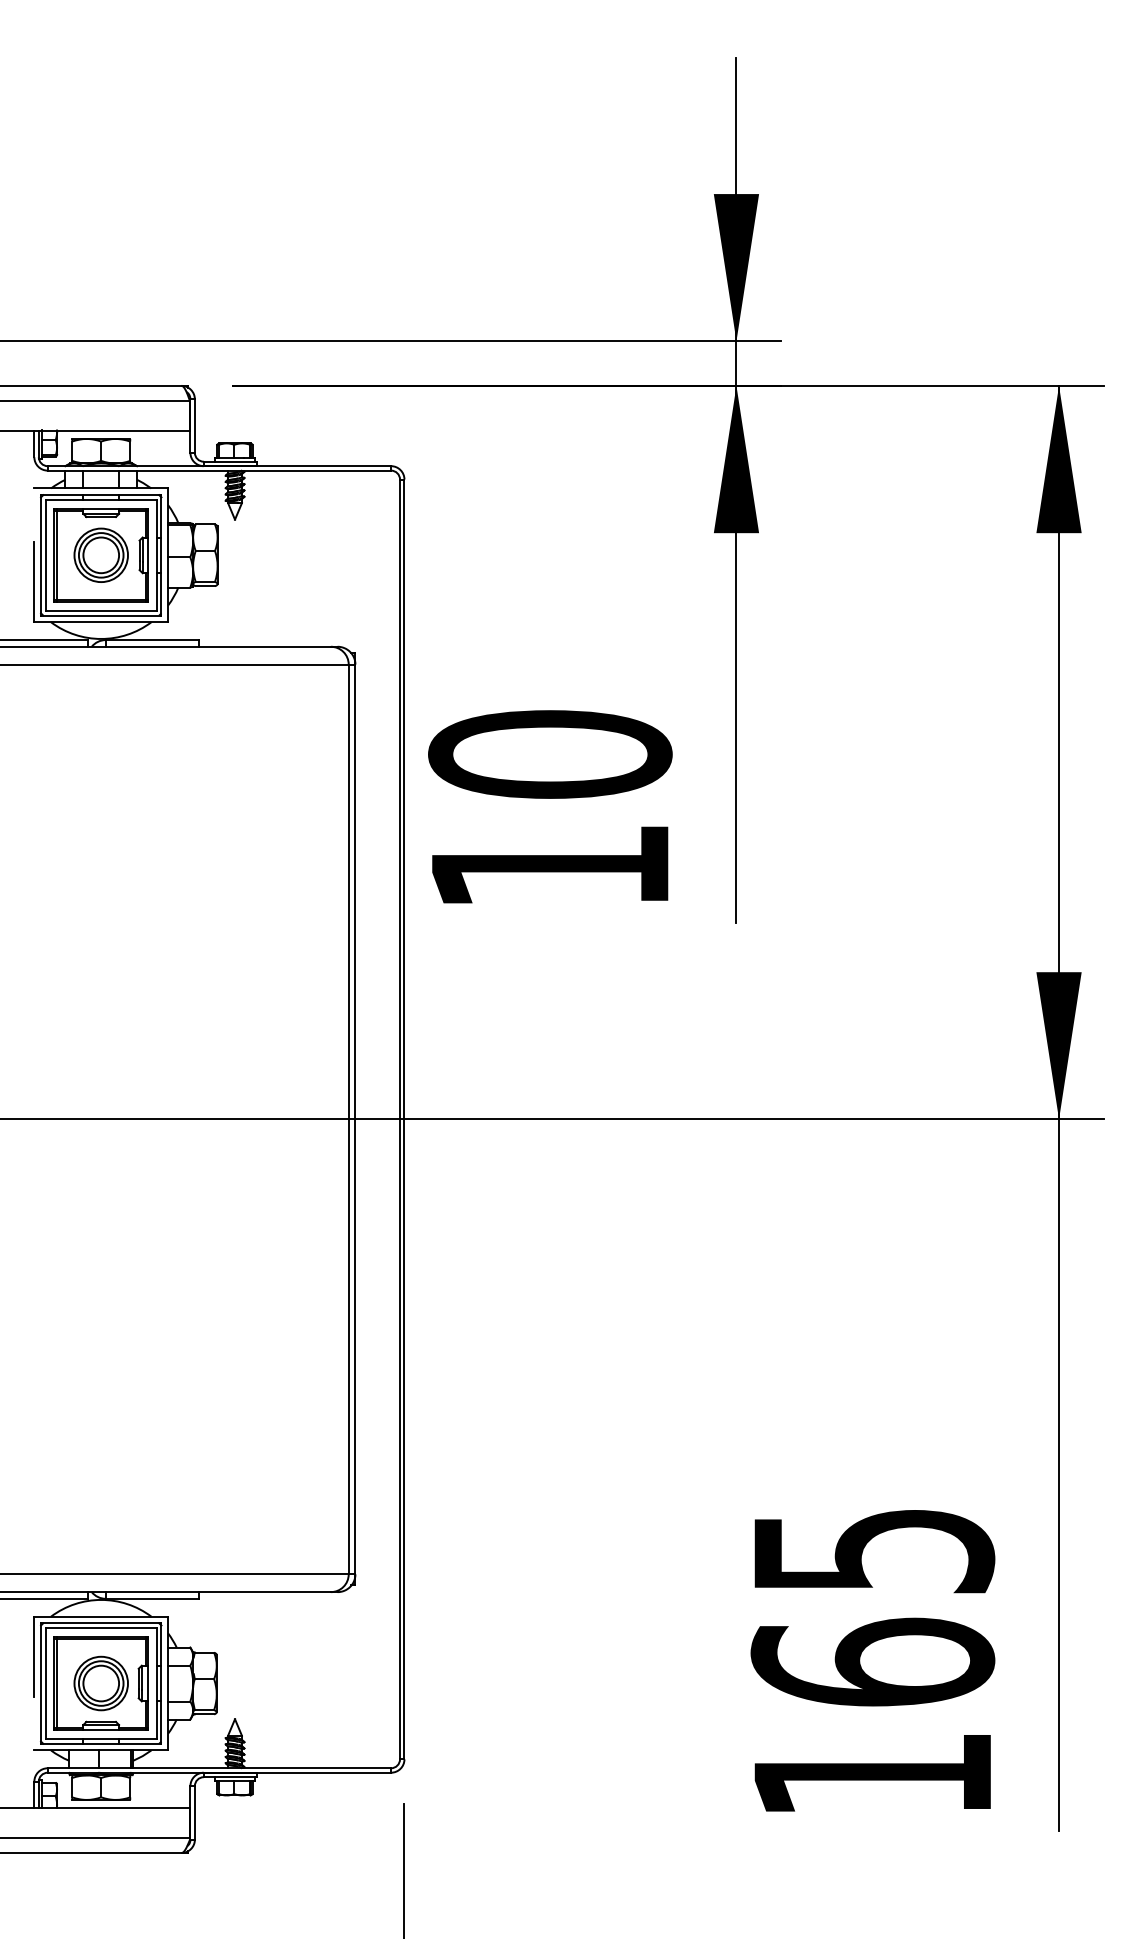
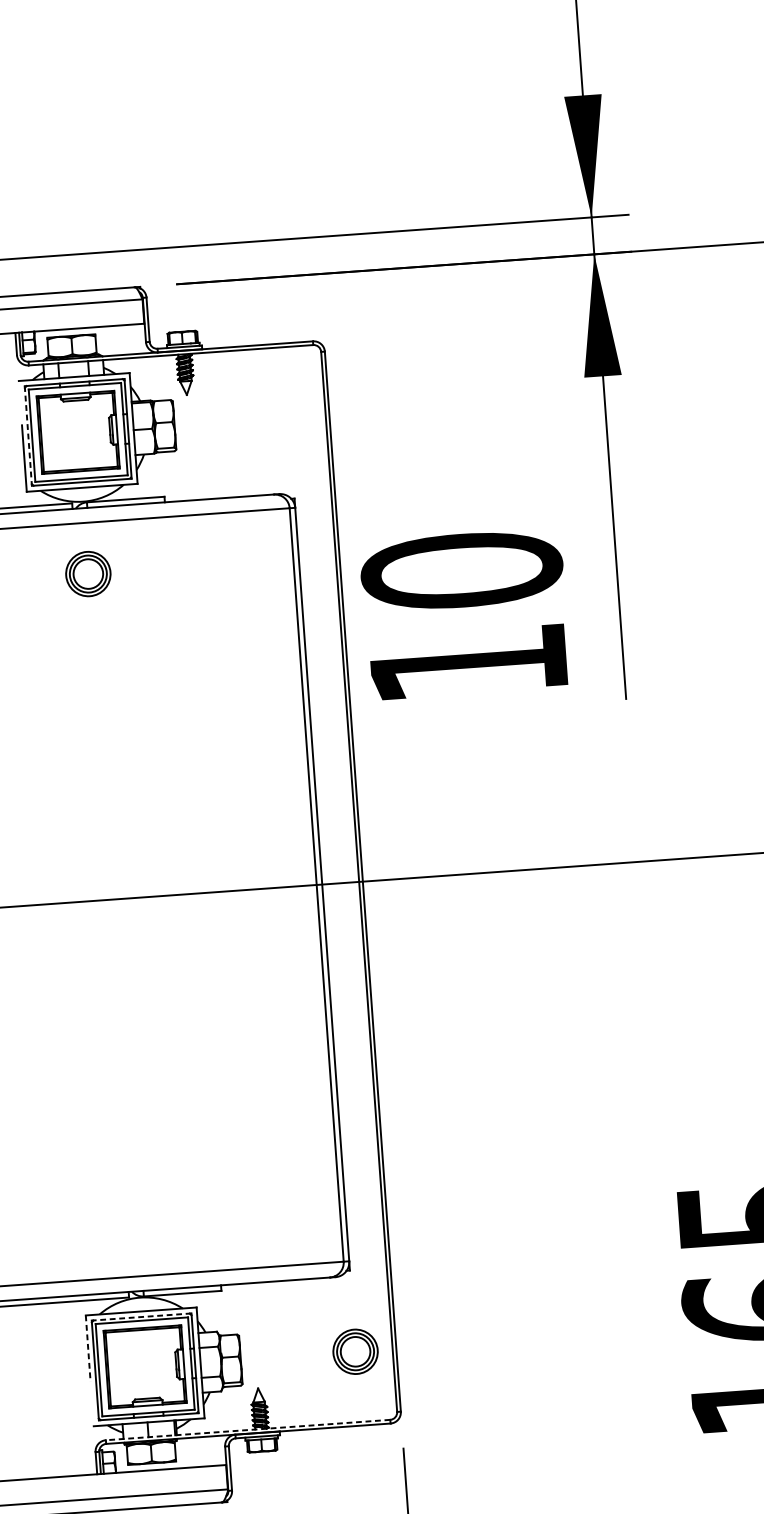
part: (100, 554) -> (87, 573), moved
line: (41, 555) -> (28, 436), solid -> dashed
line: (100, 1623) -> (141, 1317), solid -> dashed
line: (34, 1657) -> (88, 1349), solid -> dashed
part: (100, 1683) -> (354, 1351), moved
line: (219, 1768) -> (248, 1430), solid -> dashed

